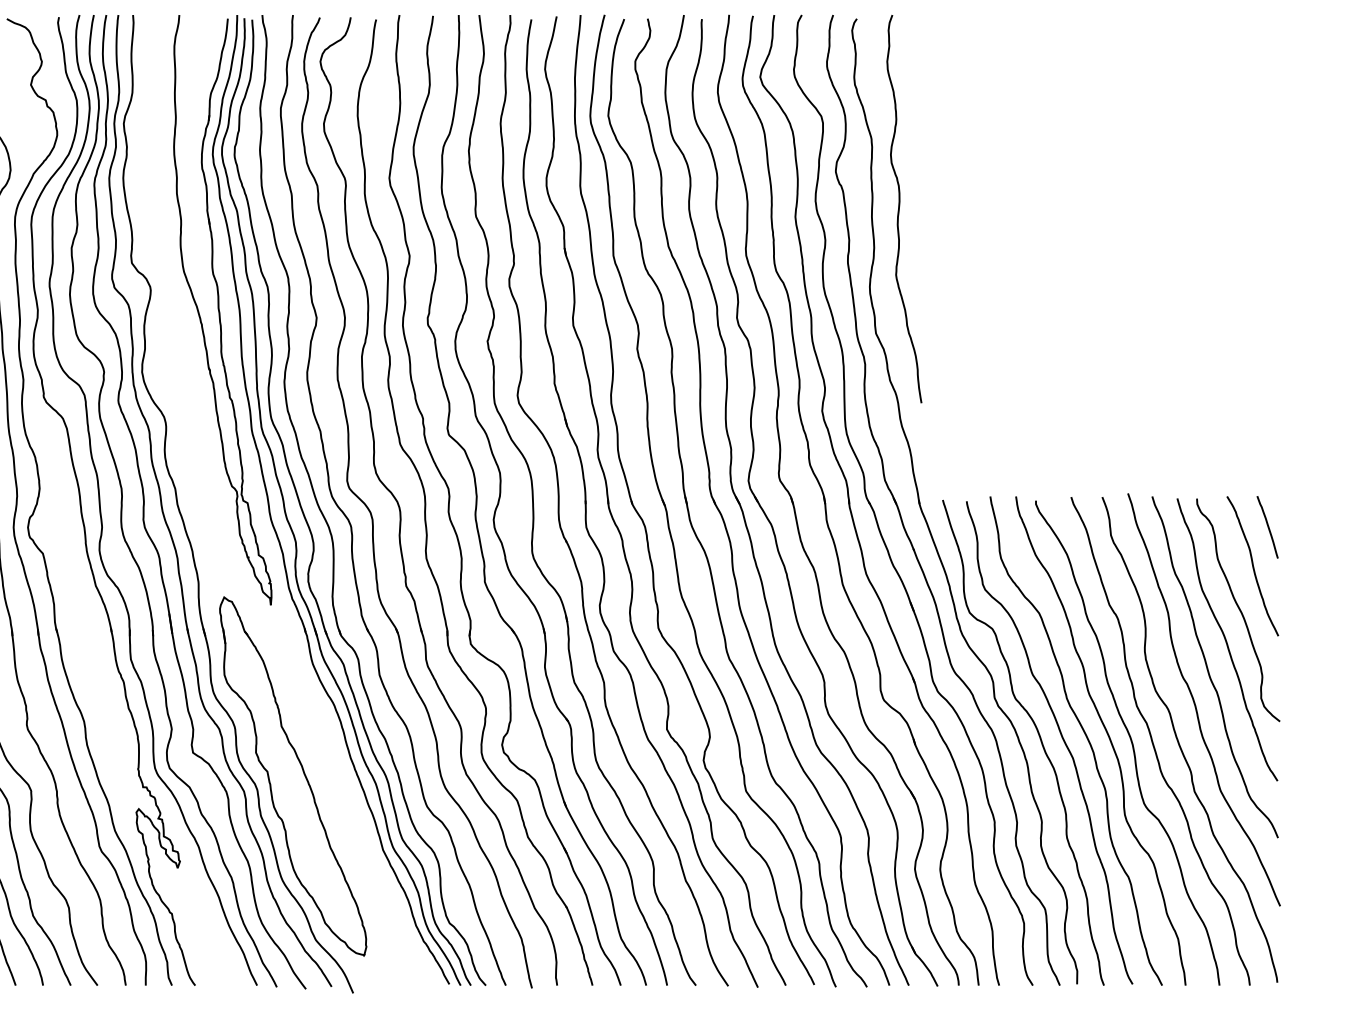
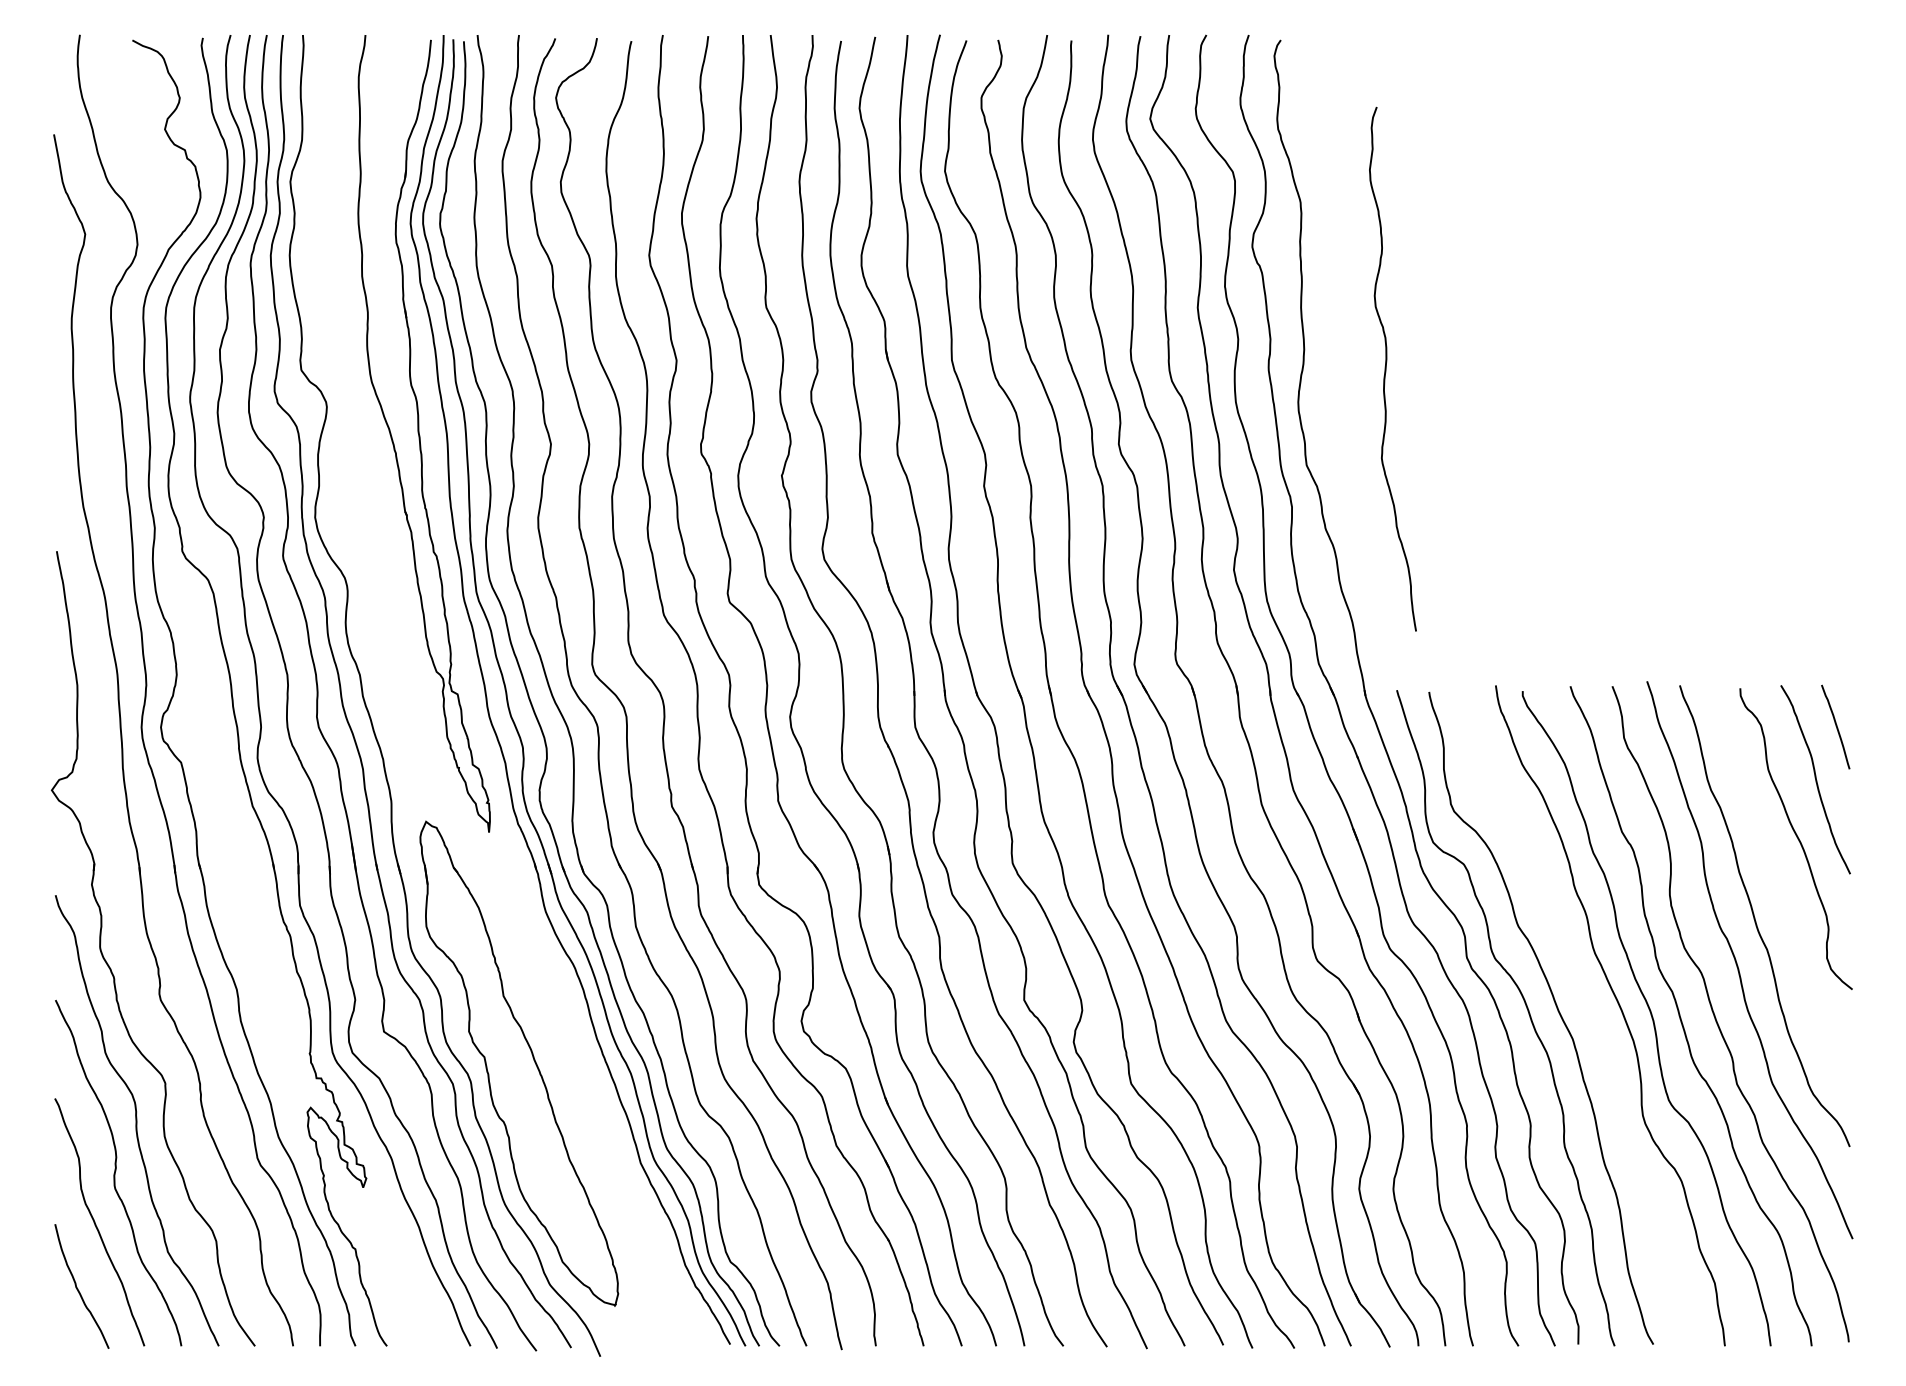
curve: (899, 208) -> (1386, 368), moved
curve: (1226, 640) -> (1780, 879), removed
curve: (1085, 735) -> (1589, 1008), removed

